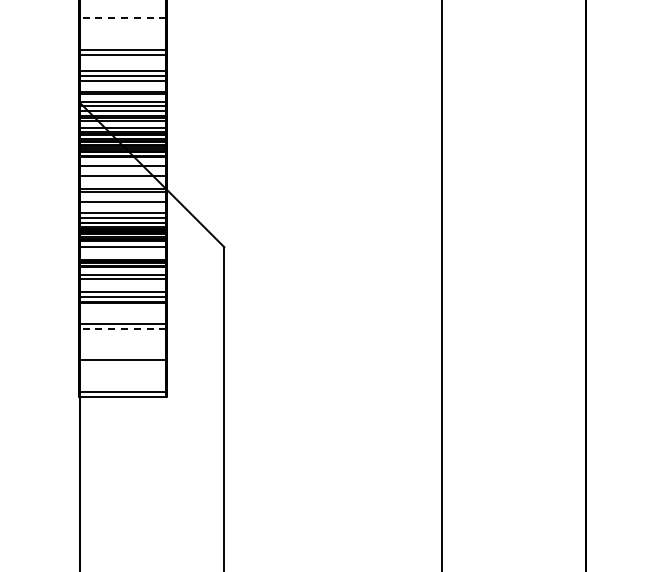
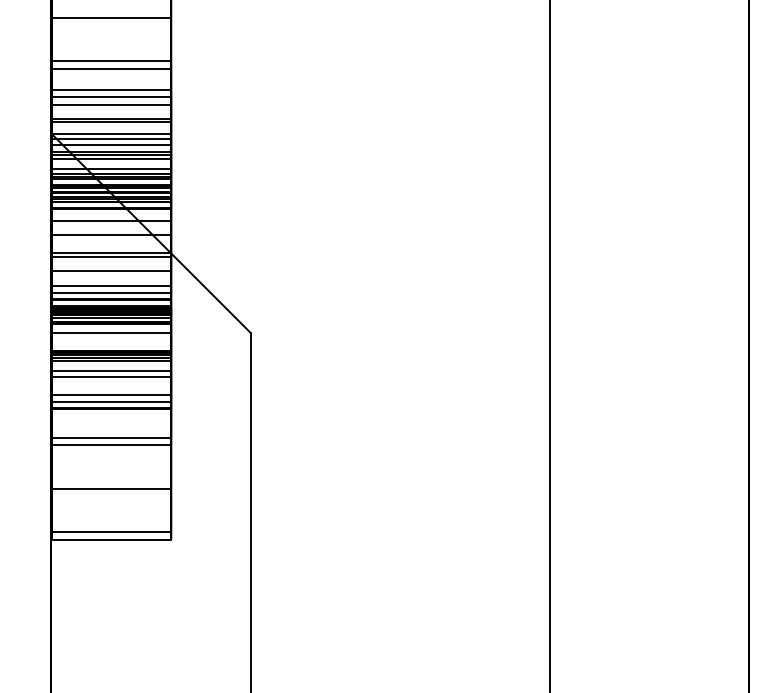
line: (122, 18) -> (110, 18), dashed -> solid
line: (122, 328) -> (110, 444), dashed -> solid

